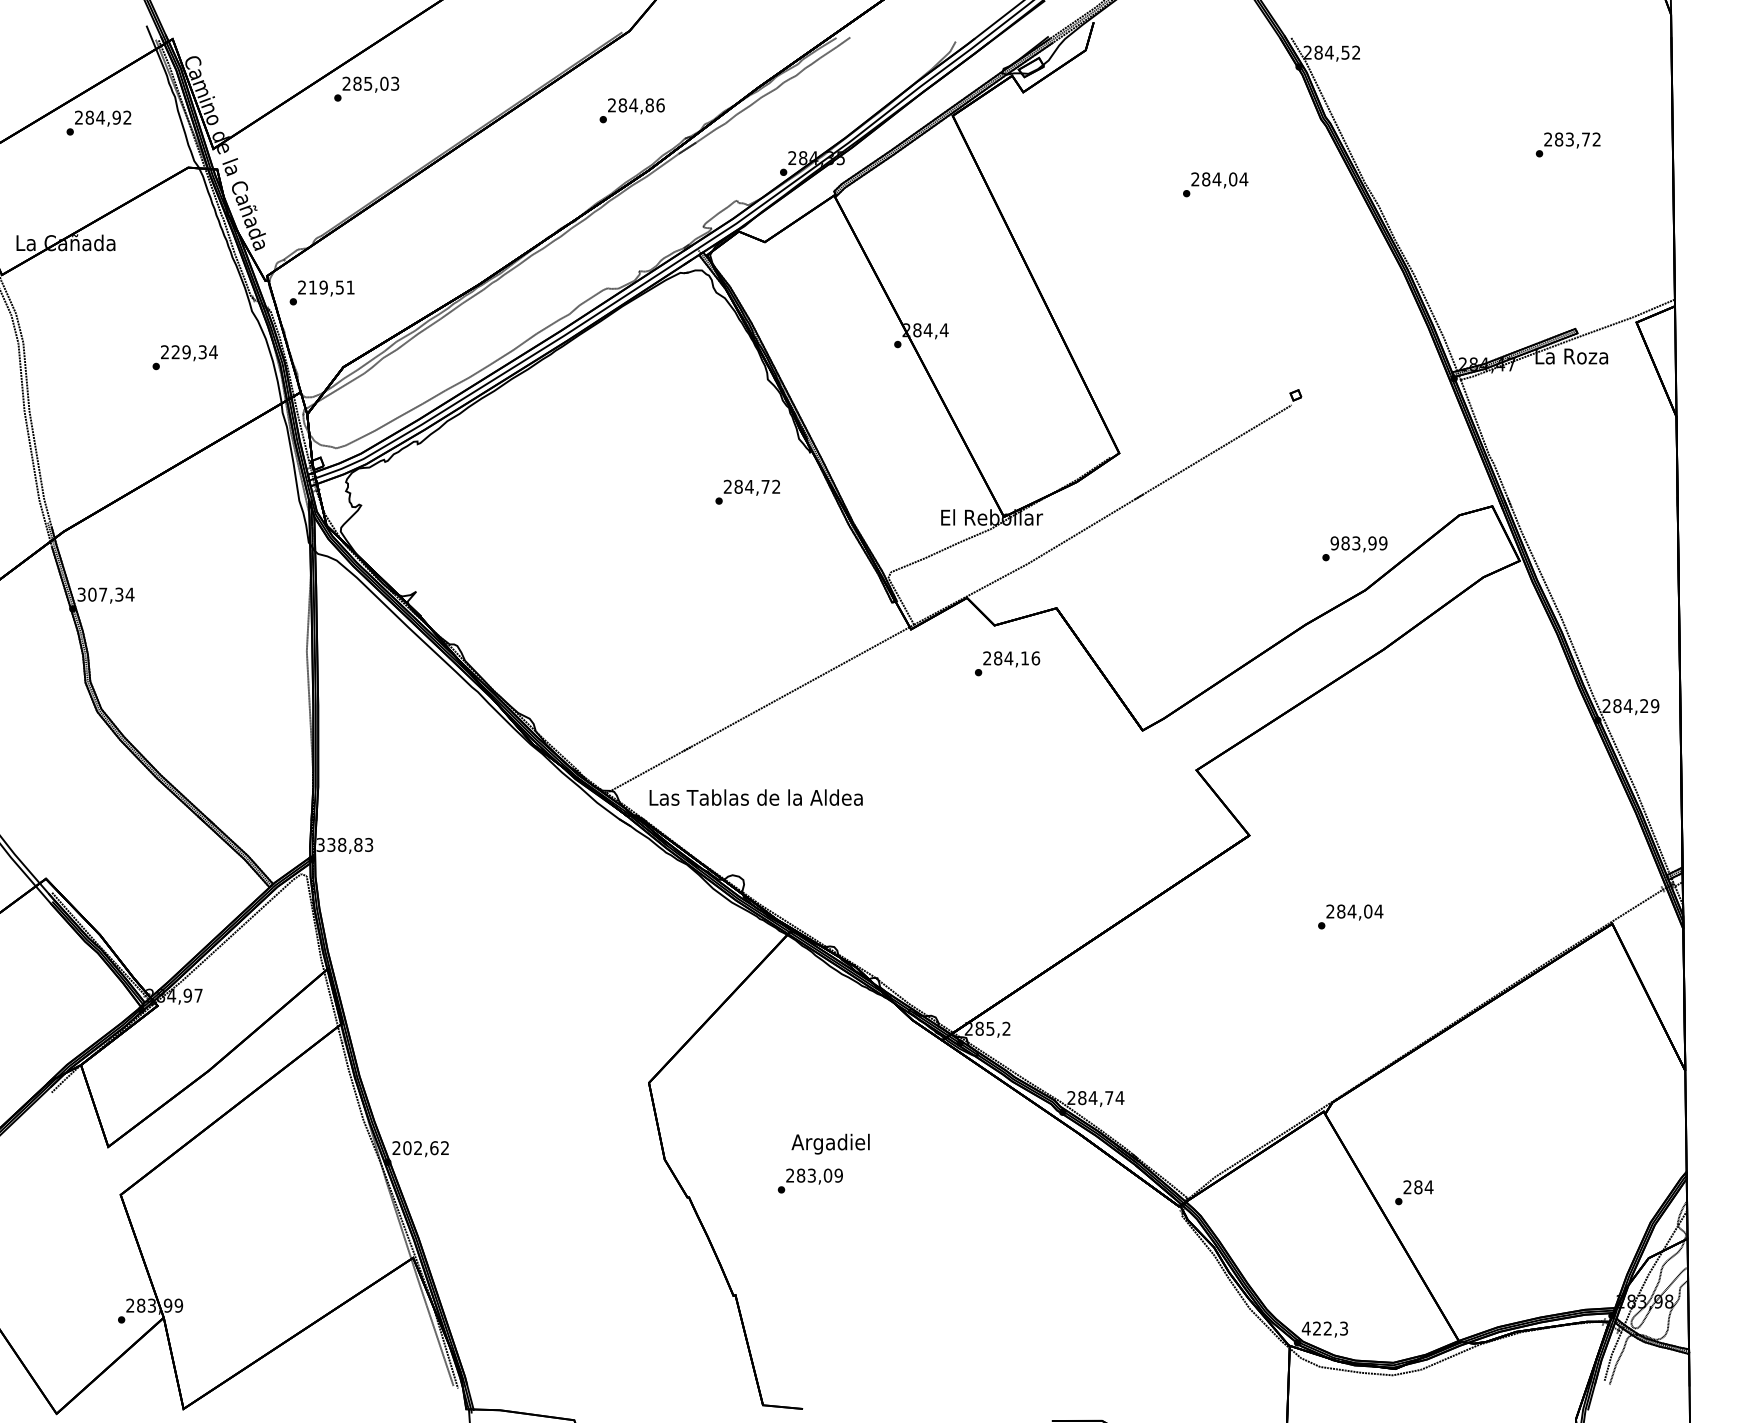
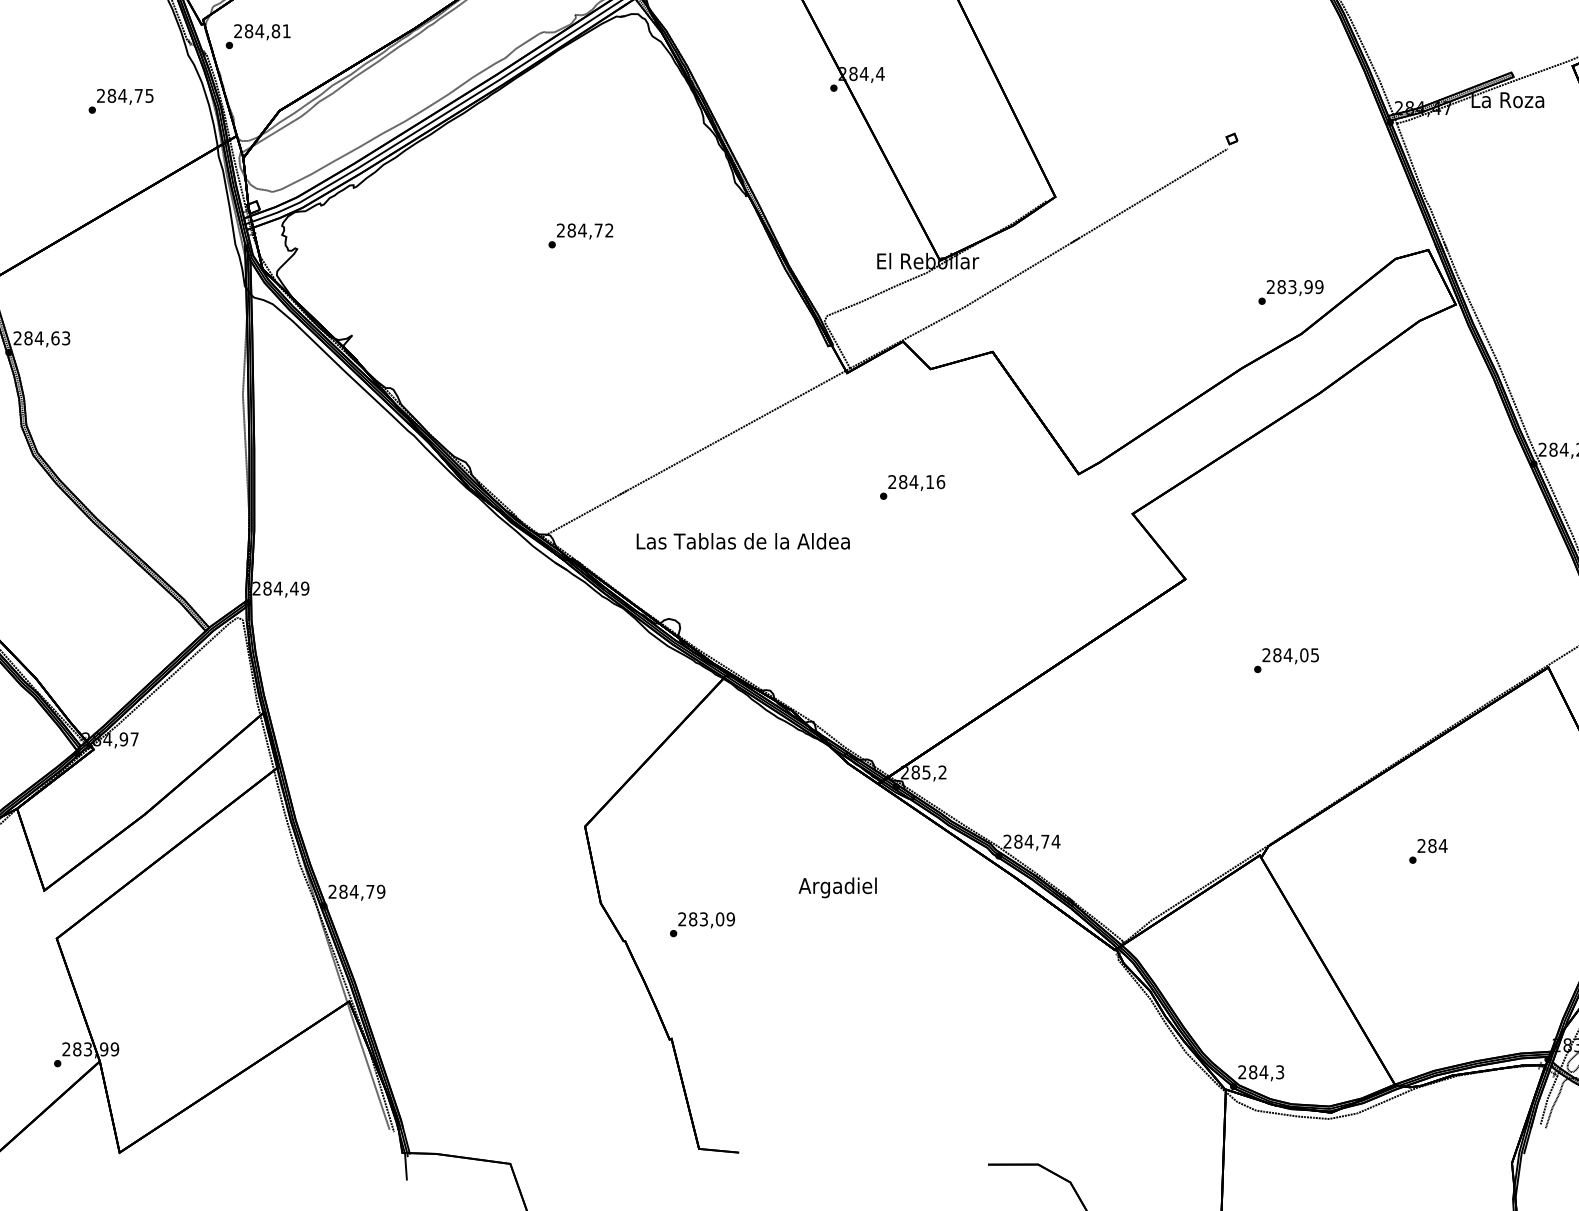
text: (326, 287) -> (262, 31), 219,51 -> 284,81
text: (194, 352) -> (130, 96), 229,34 -> 284,75
text: (747, 491) -> (580, 235), moved
text: (1334, 543) -> (1270, 287), 983,99 -> 283,99
text: (105, 594) -> (41, 338), 307,34 -> 284,63
text: (1007, 663) -> (912, 487), moved
text: (755, 797) -> (742, 541), moved
text: (344, 844) -> (280, 588), 338,83 -> 284,49
text: (1378, 911) -> (1314, 655), 284,04 -> 284,05
text: (830, 1143) -> (837, 887), moved
text: (426, 1148) -> (362, 892), 202,62 -> 284,79
text: (809, 1180) -> (701, 924), moved
text: (1414, 1192) -> (1428, 851), moved
text: (1316, 1328) -> (1252, 1072), 422,3 -> 284,3

